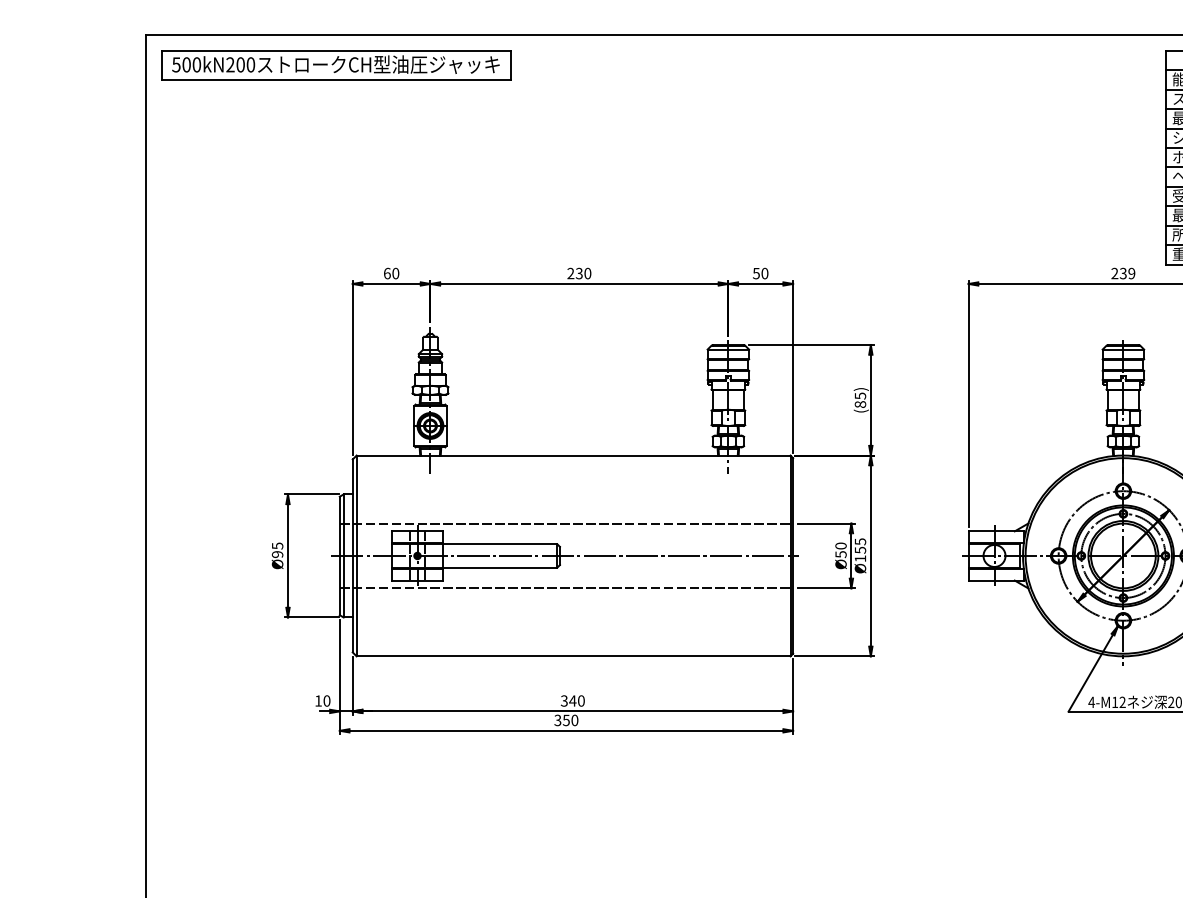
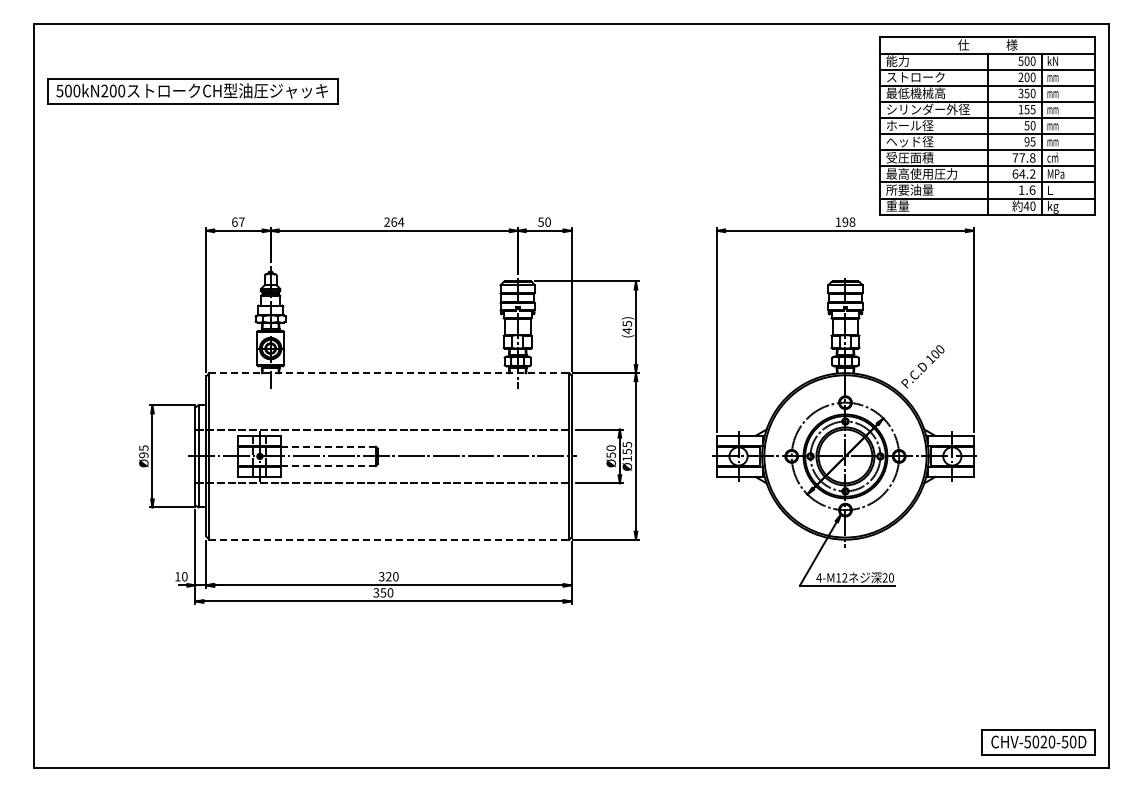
part: (336, 65) -> (192, 91), moved
text: (395, 272) -> (241, 221), 60 -> 67
text: (583, 272) -> (397, 221), 230 -> 264
text: (1123, 272) -> (845, 221), 239 -> 198
text: (860, 404) -> (627, 330), (85) -> (45)
line: (573, 455) -> (389, 373), solid -> dashed
line: (501, 543) -> (329, 446), solid -> dashed
line: (501, 568) -> (329, 466), solid -> dashed
line: (573, 656) -> (389, 539), solid -> dashed
text: (572, 700) -> (388, 576), 340 -> 320

